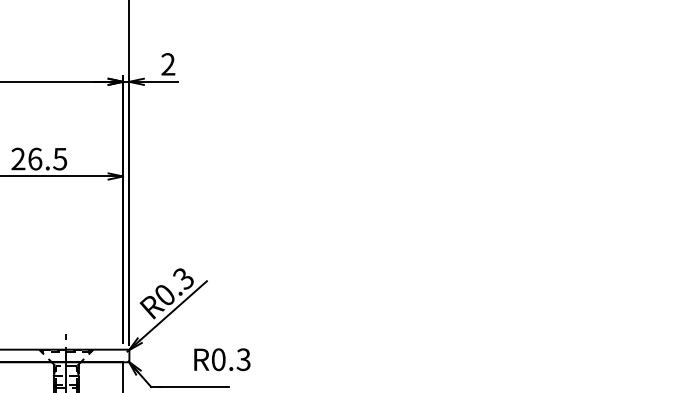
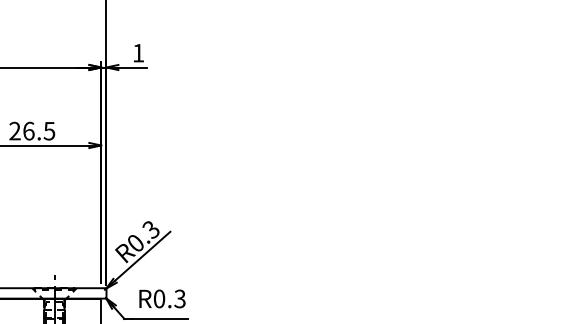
text: (168, 64) -> (138, 53), 2 -> 1
text: (222, 359) -> (162, 298), moved

